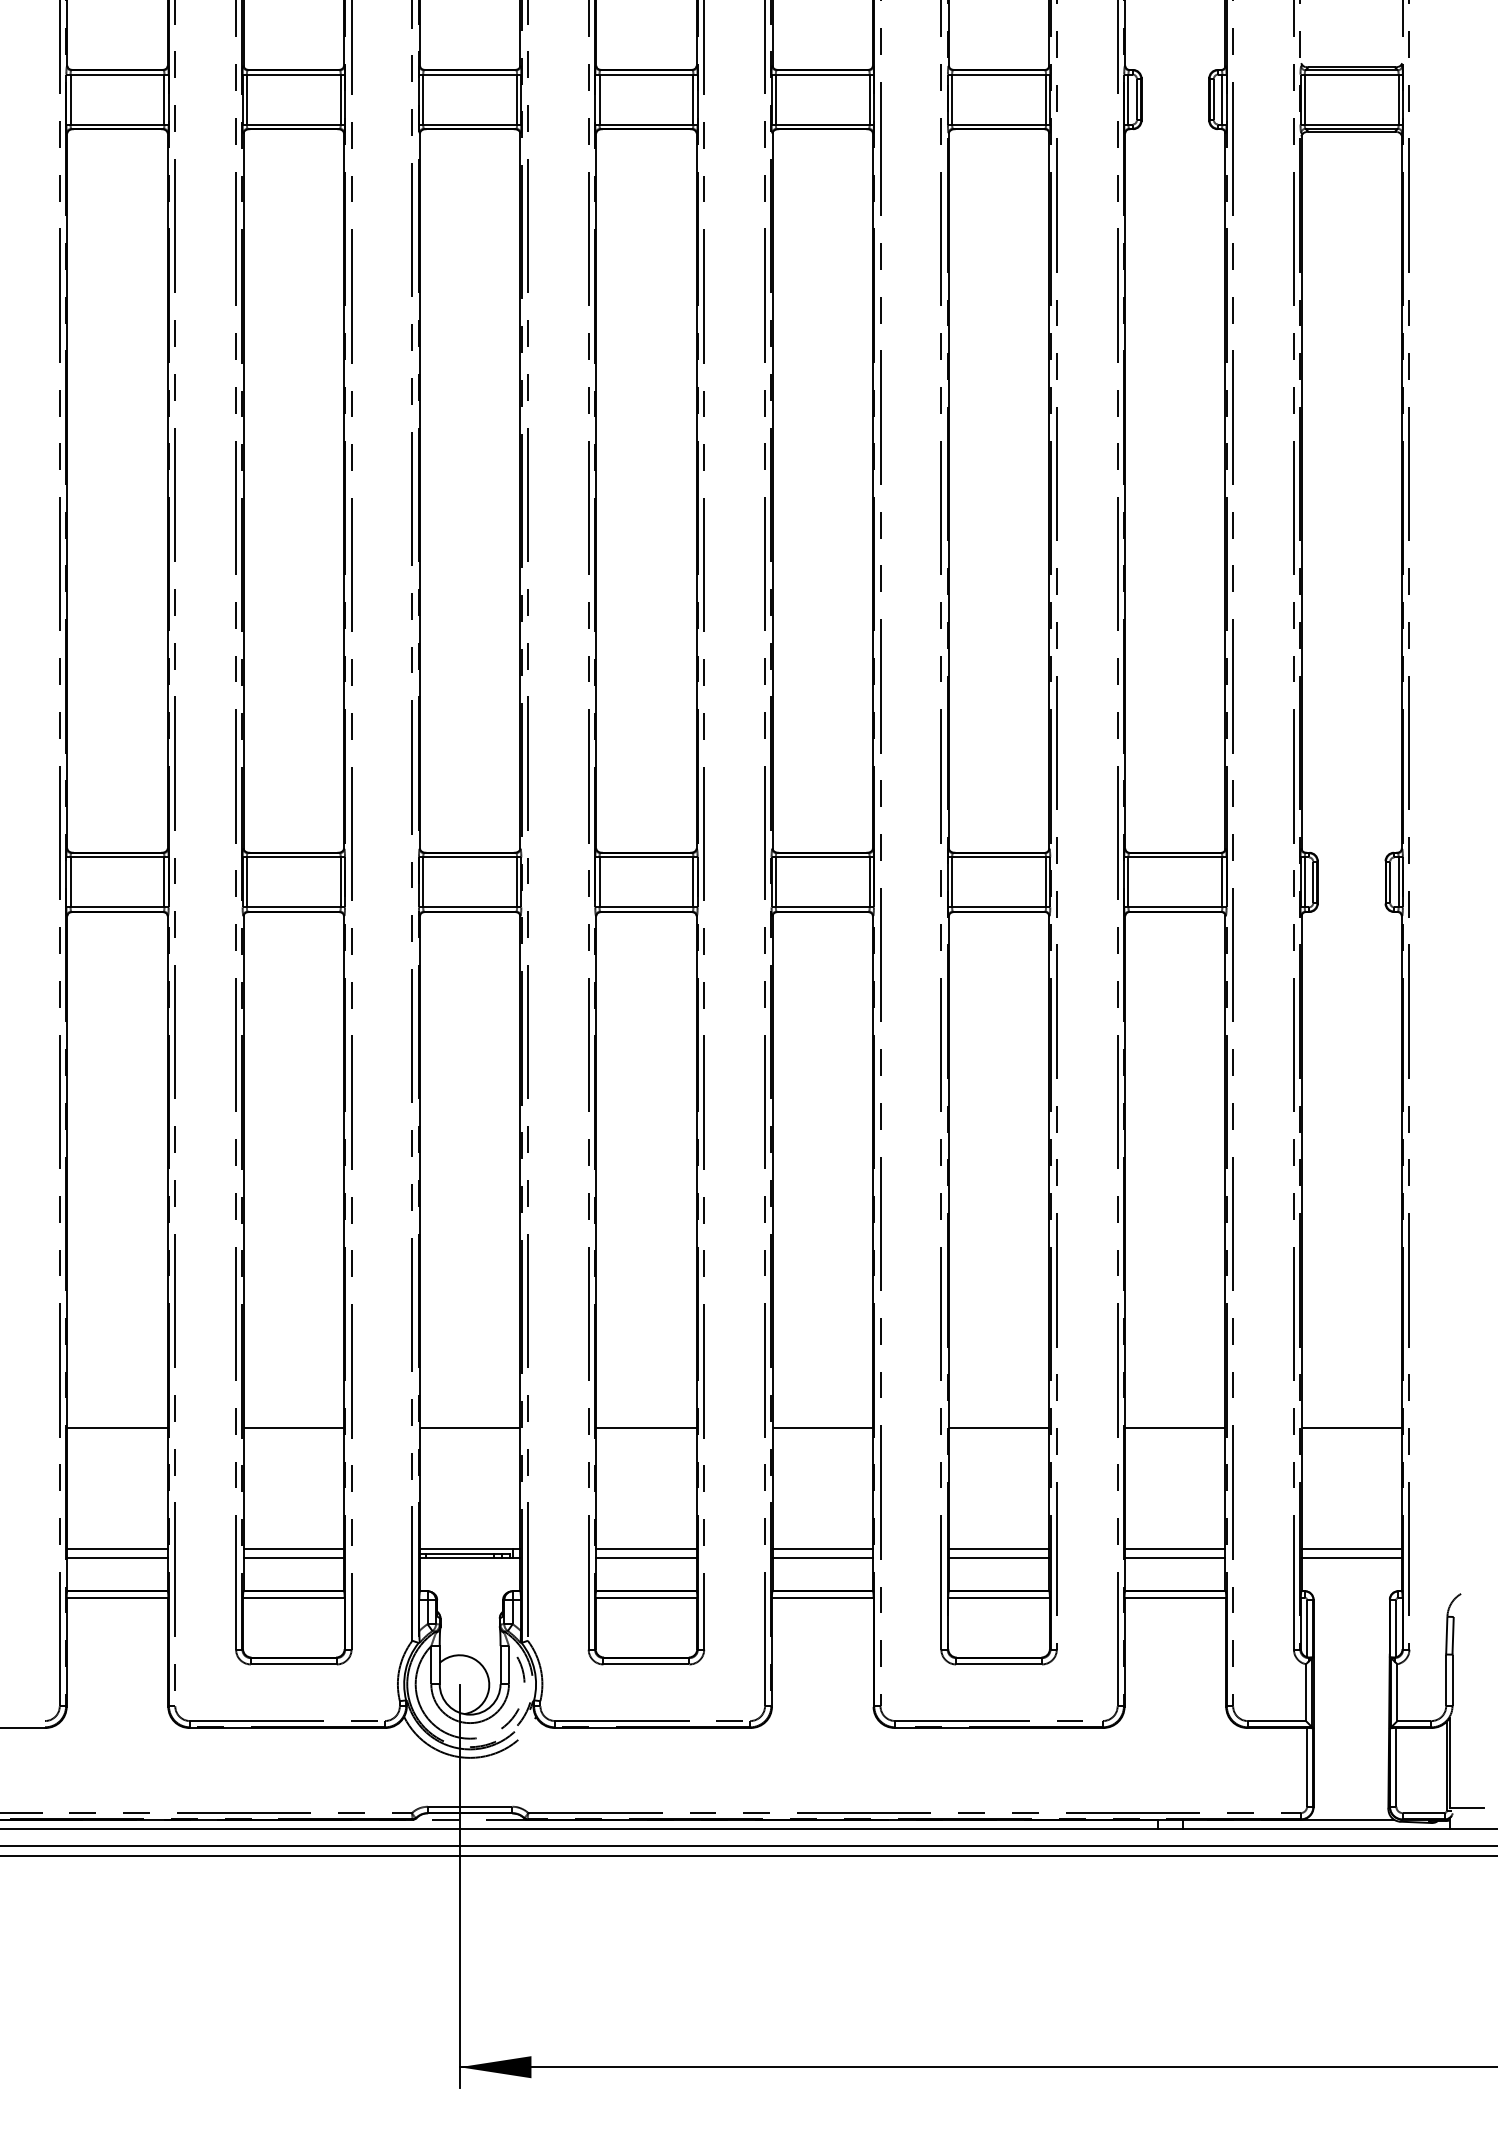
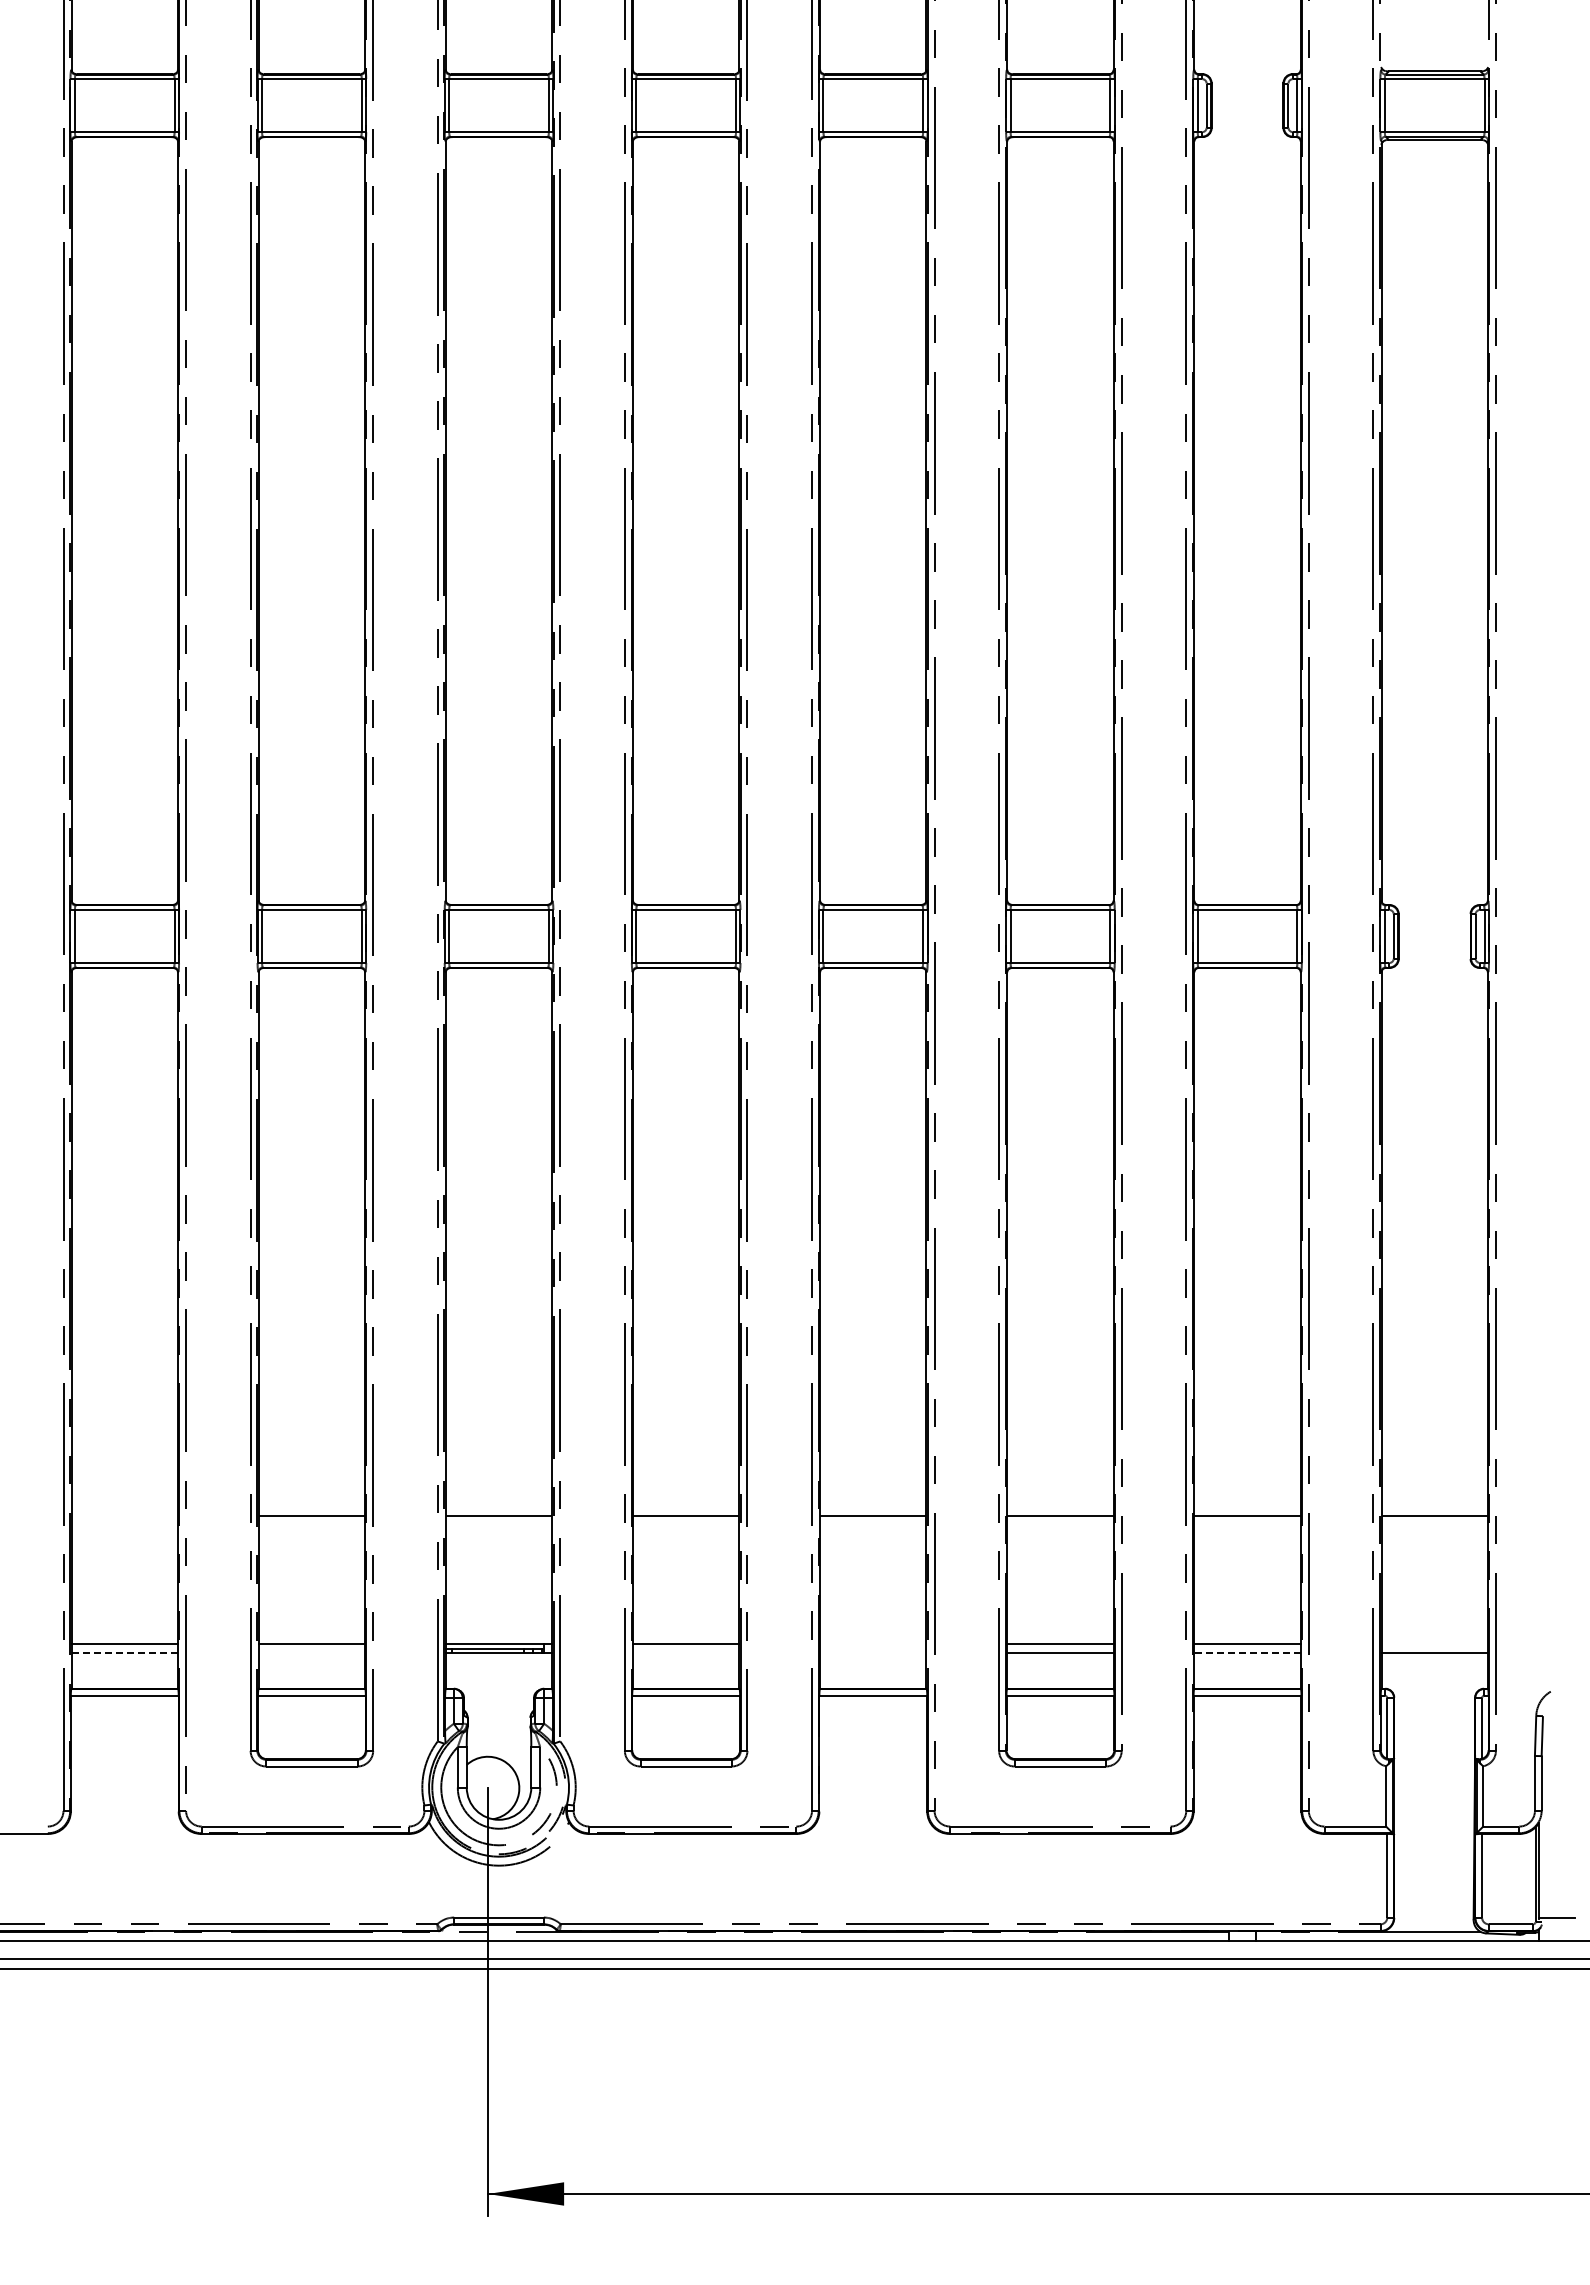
line: (117, 1428) -> (124, 1516), removed
line: (822, 1548) -> (873, 1643), removed
line: (1351, 1548) -> (1434, 1643), removed
line: (117, 1557) -> (124, 1653), solid -> dashed
line: (293, 1557) -> (311, 1653), removed
line: (646, 1557) -> (686, 1653), removed
line: (822, 1557) -> (873, 1653), removed
line: (1175, 1557) -> (1247, 1653), solid -> dashed

